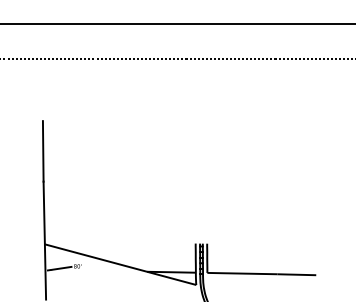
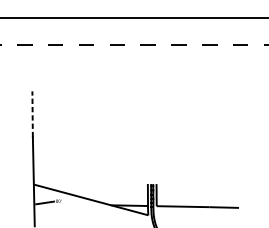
line: (43, 150) -> (32, 113), solid -> dashed

